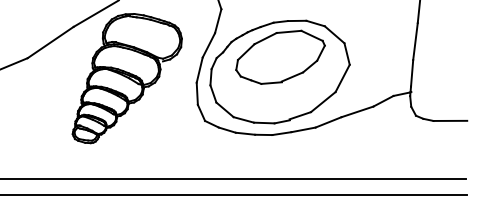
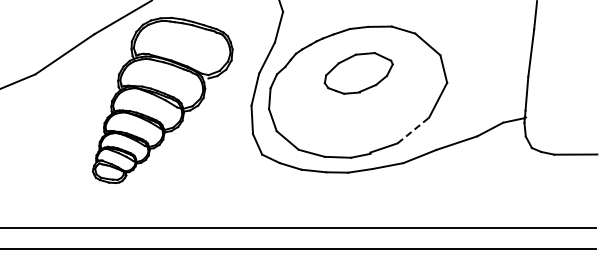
part: (280, 57) -> (358, 73), size x0.6
line: (323, 102) -> (413, 130), solid -> dashed

